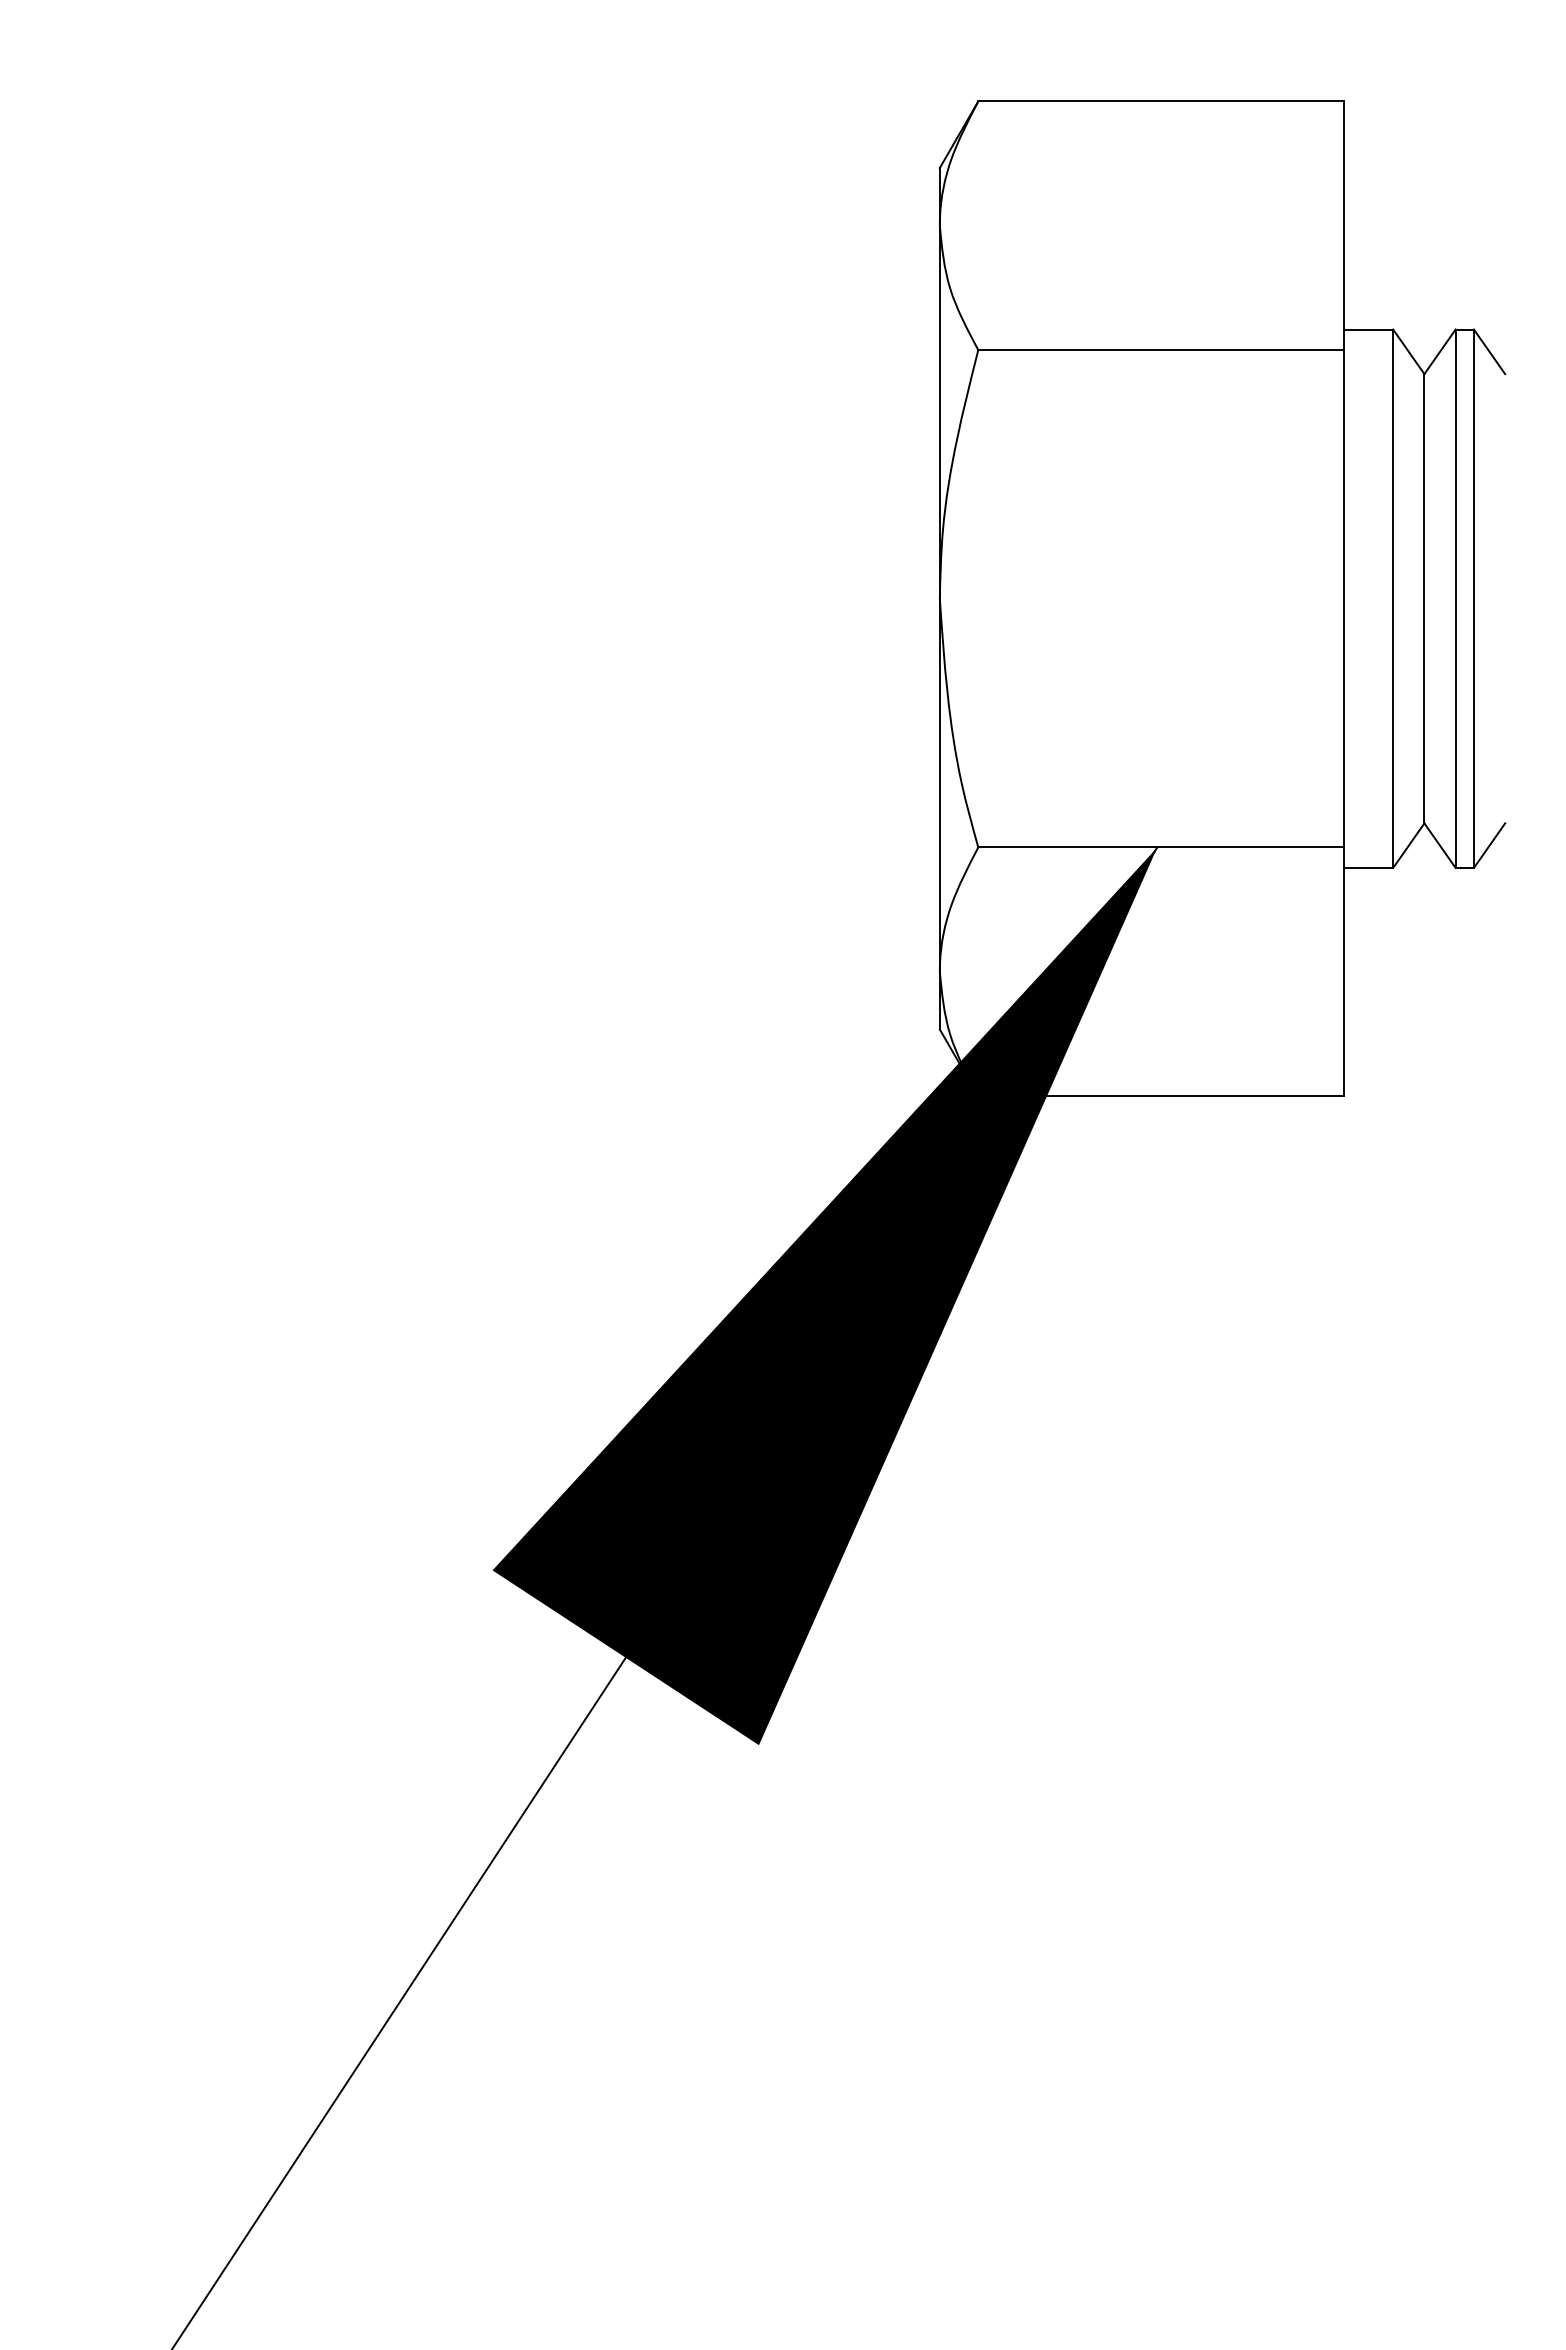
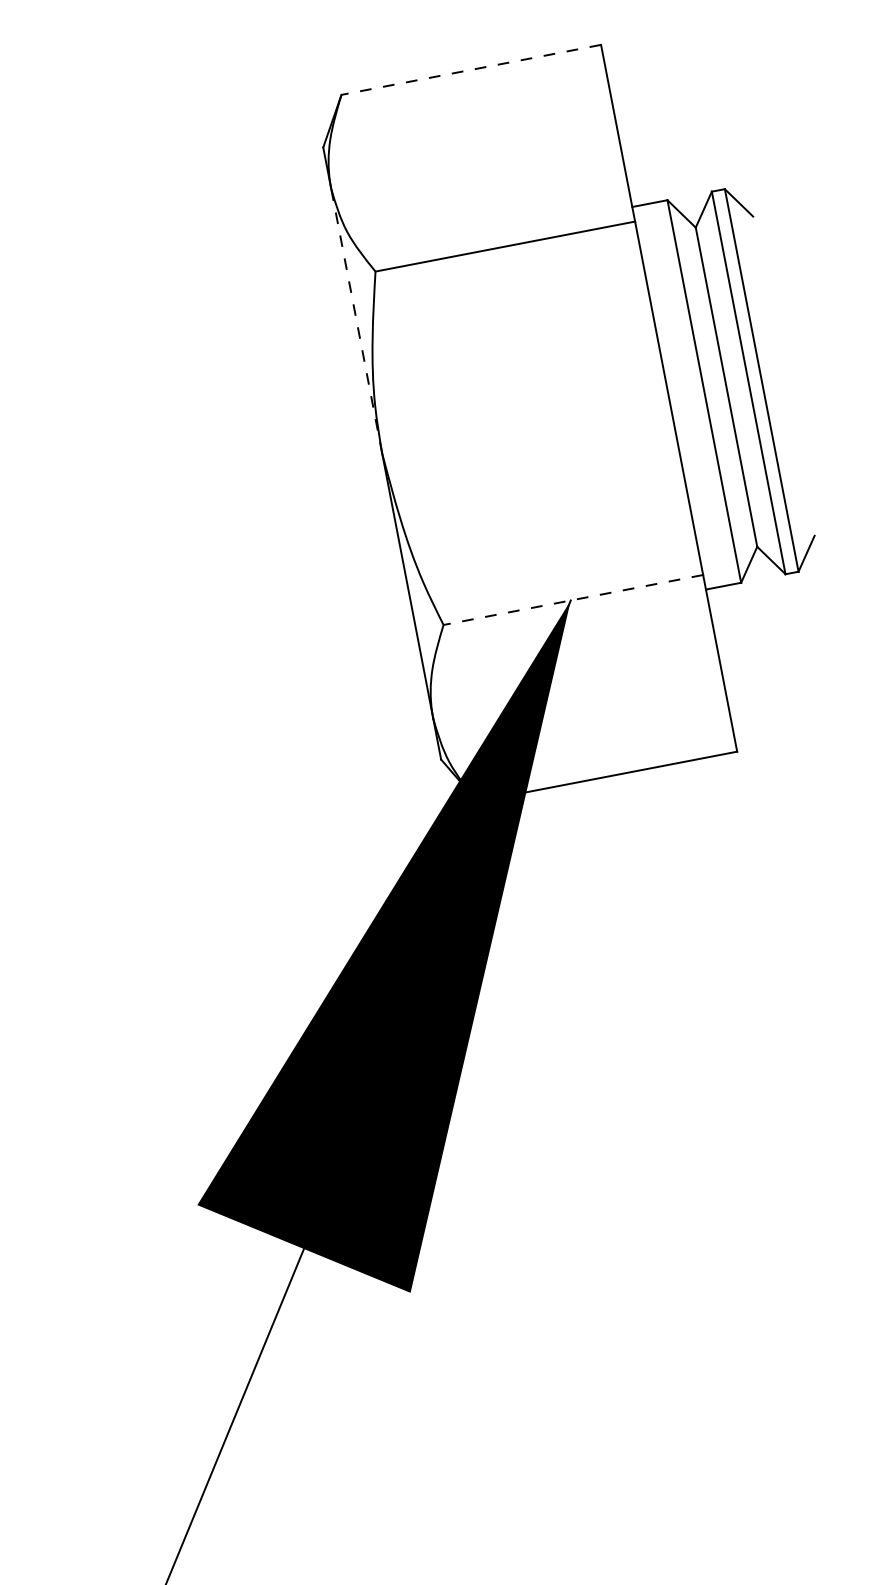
line: (1160, 101) -> (470, 70), solid -> dashed
line: (939, 412) -> (356, 321), solid -> dashed
line: (1160, 847) -> (573, 600), solid -> dashed

